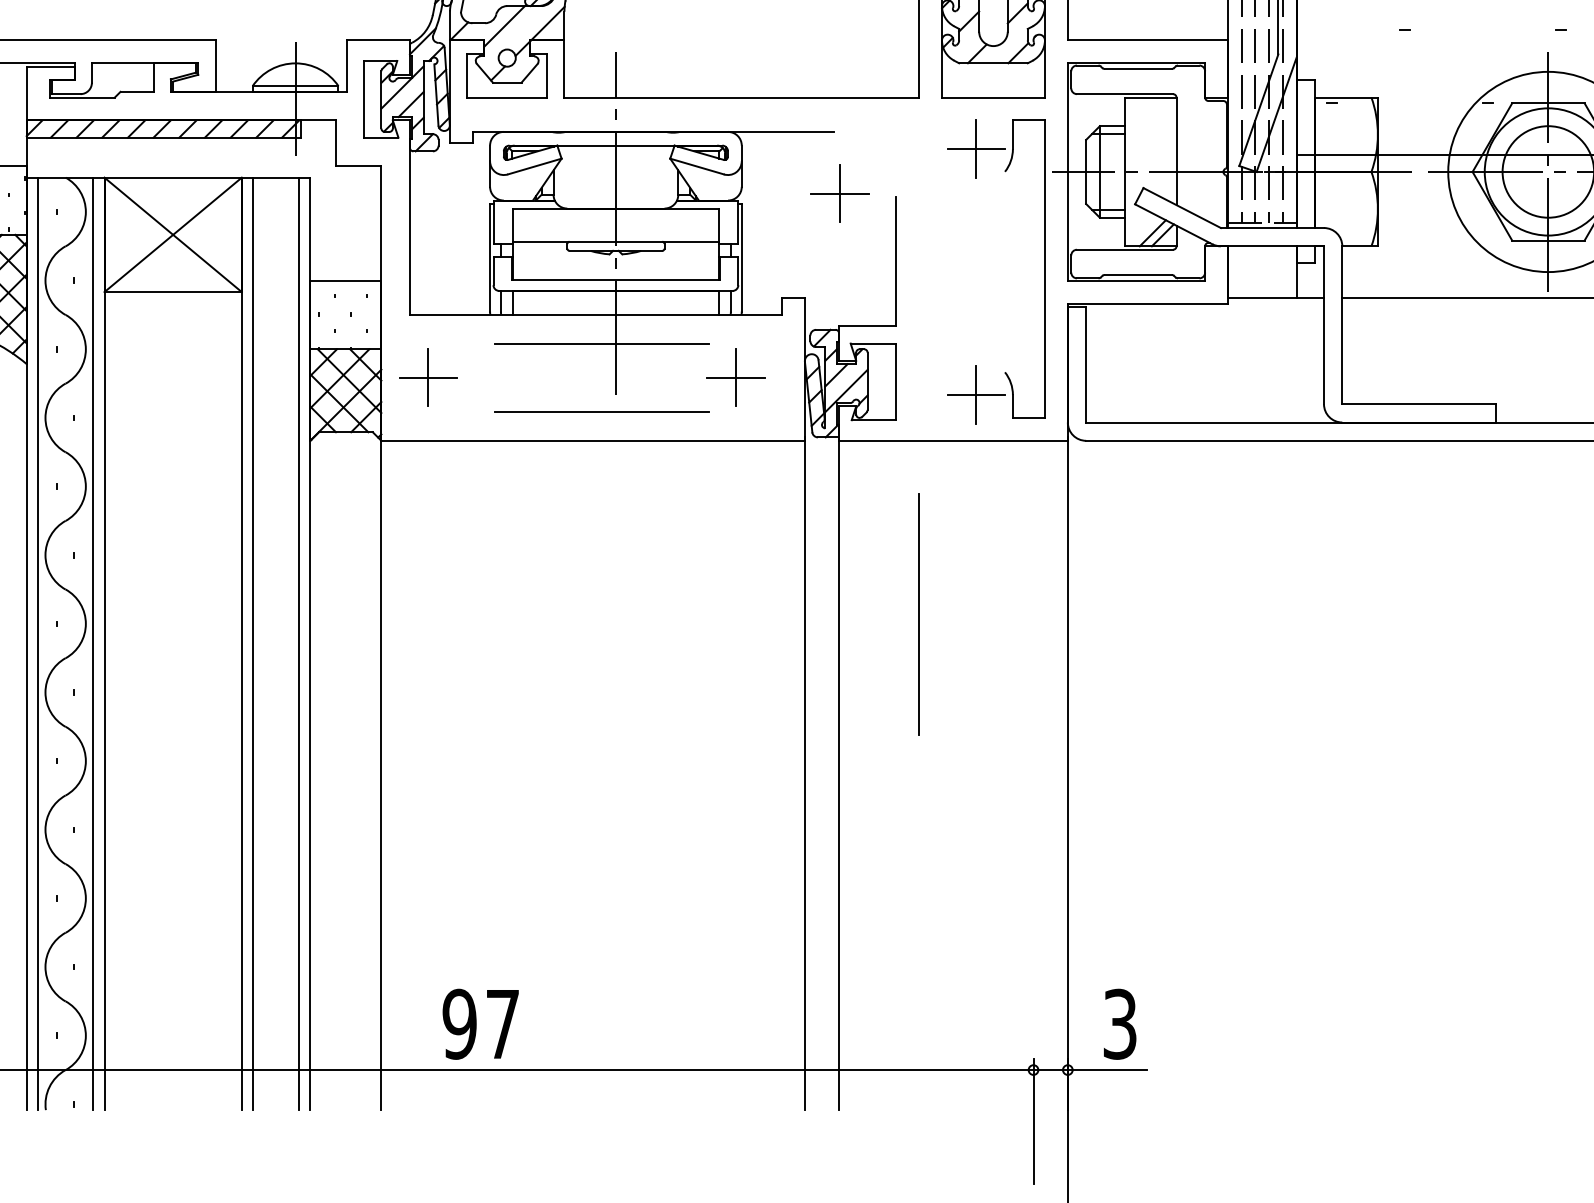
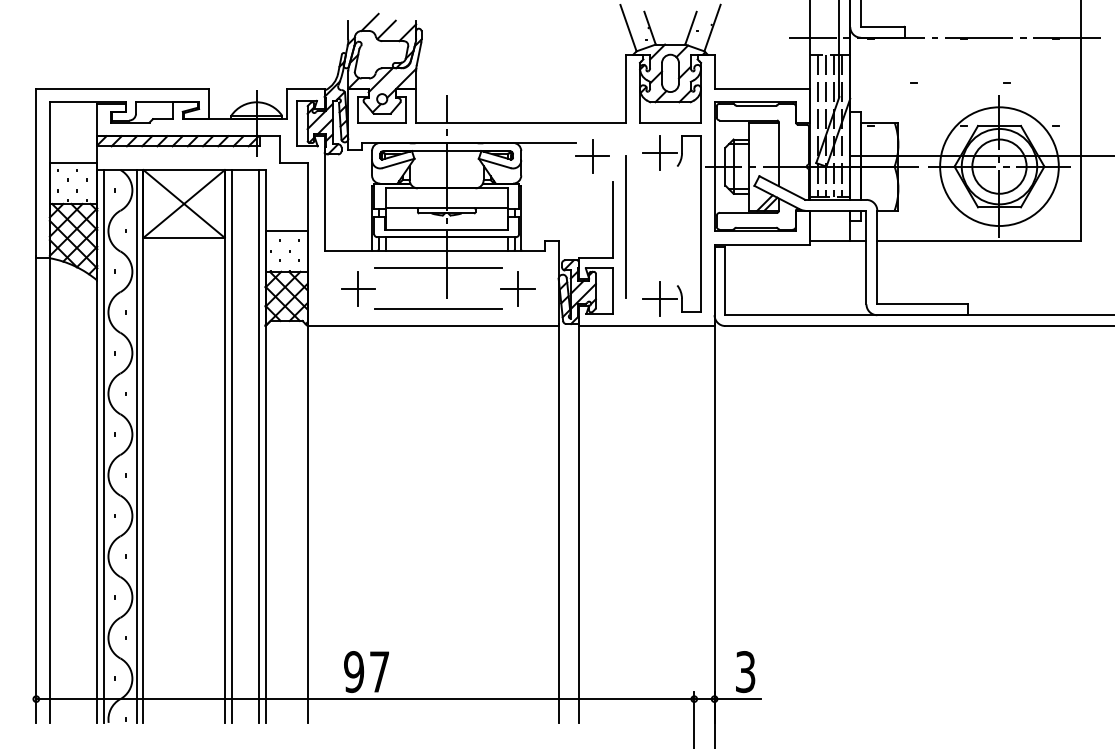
part: (839, 193) -> (592, 156), moved
part: (428, 377) -> (358, 288), moved
line: (917, 613) -> (625, 226), moved

